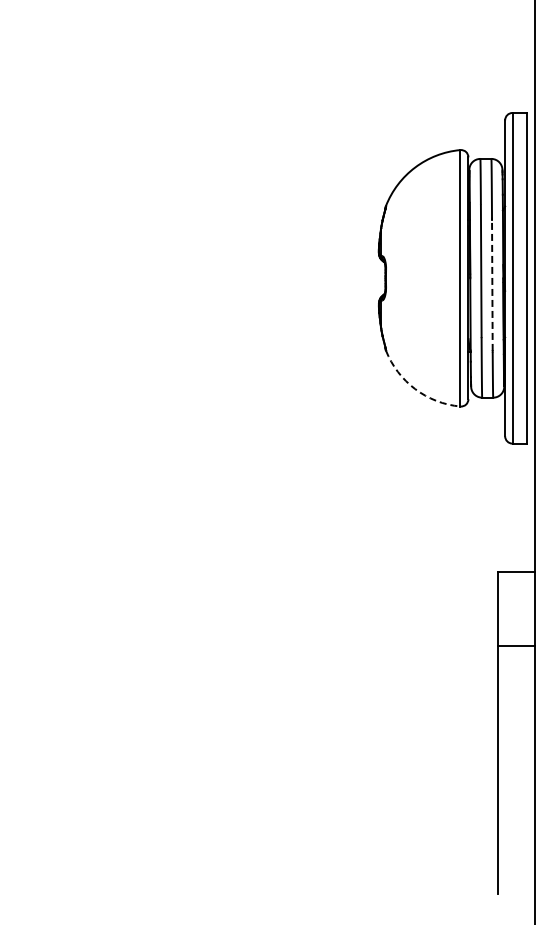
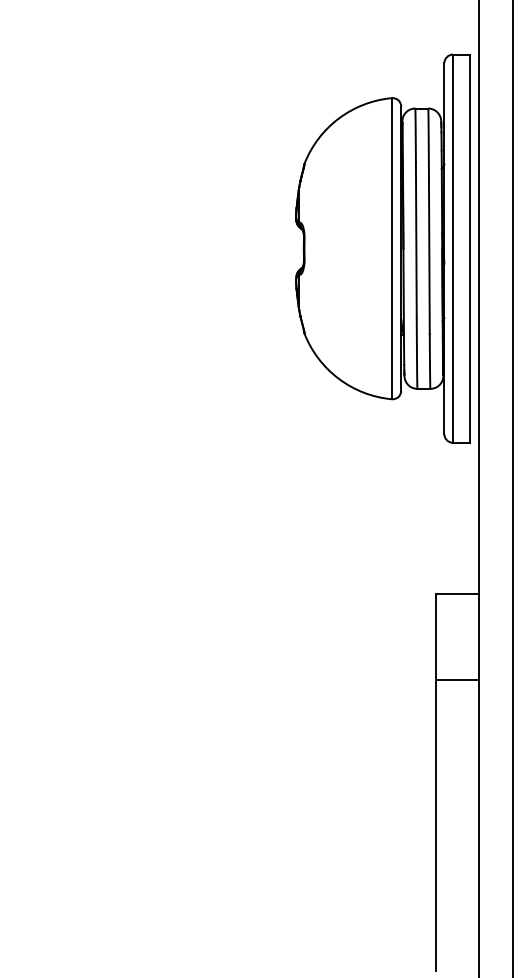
line: (492, 285) -> (429, 257), dashed -> solid
arc: (415, 389) -> (339, 379), dashed -> solid

